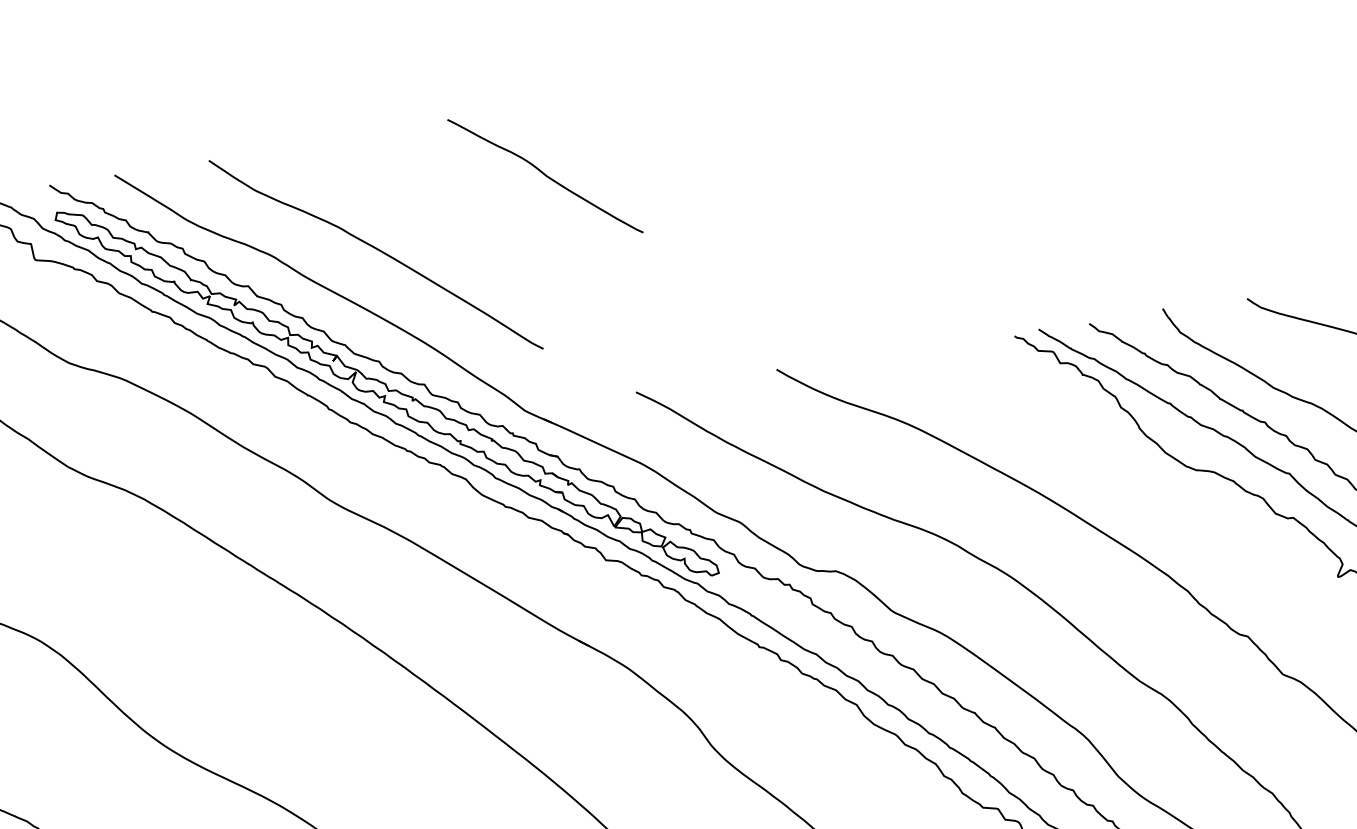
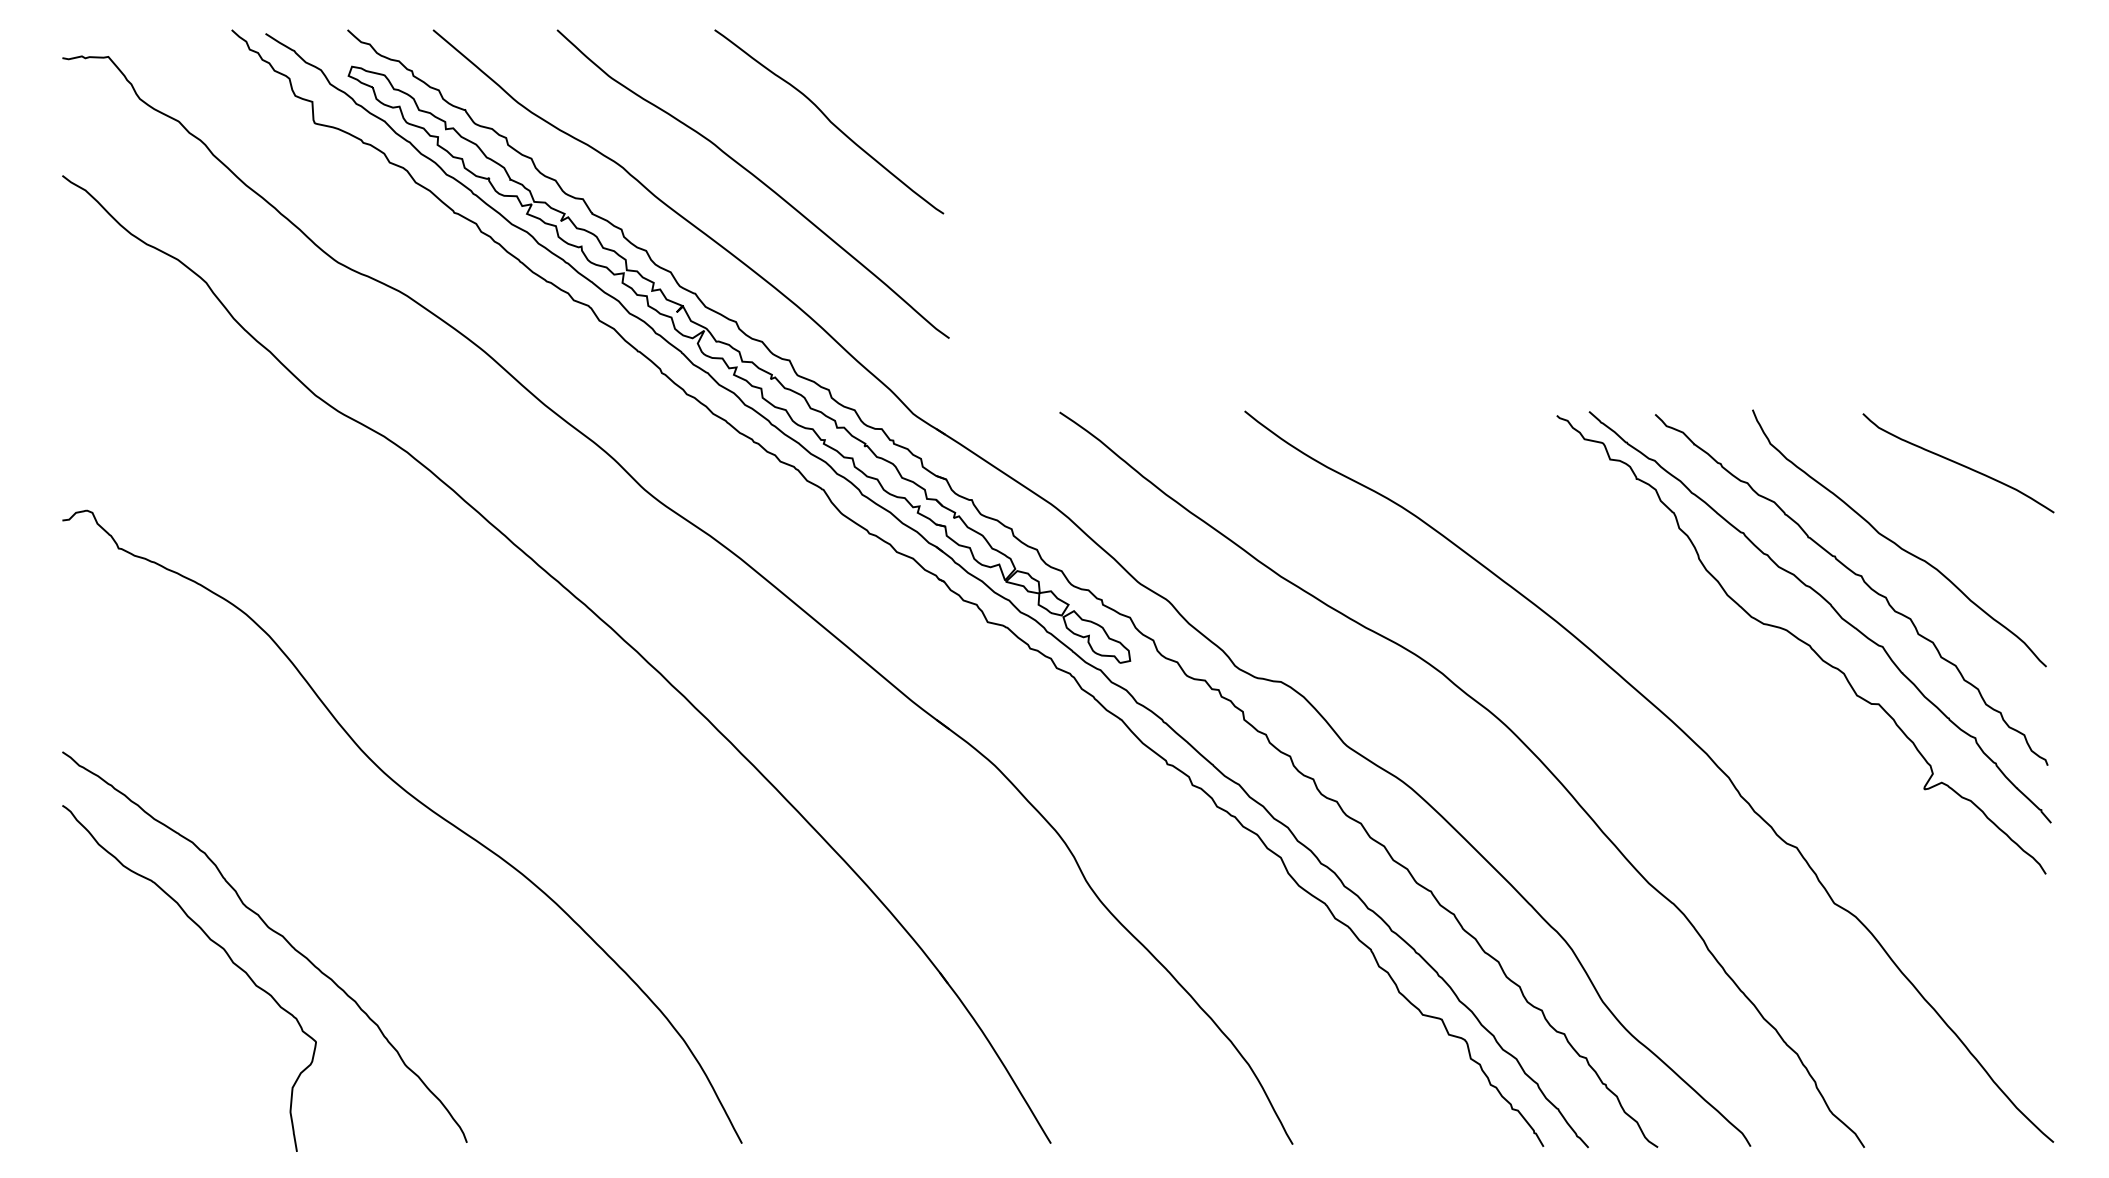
curve: (545, 175) -> (829, 121), moved

